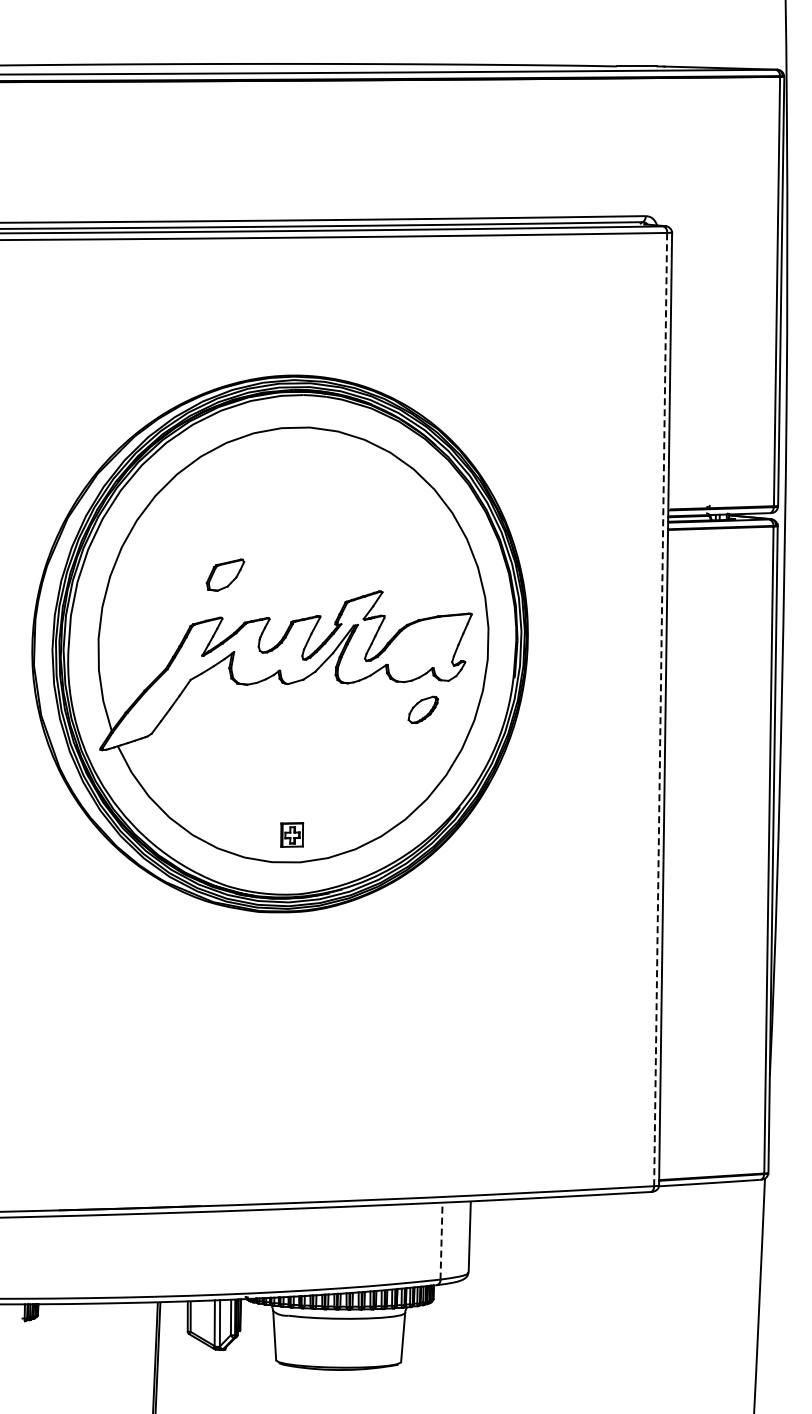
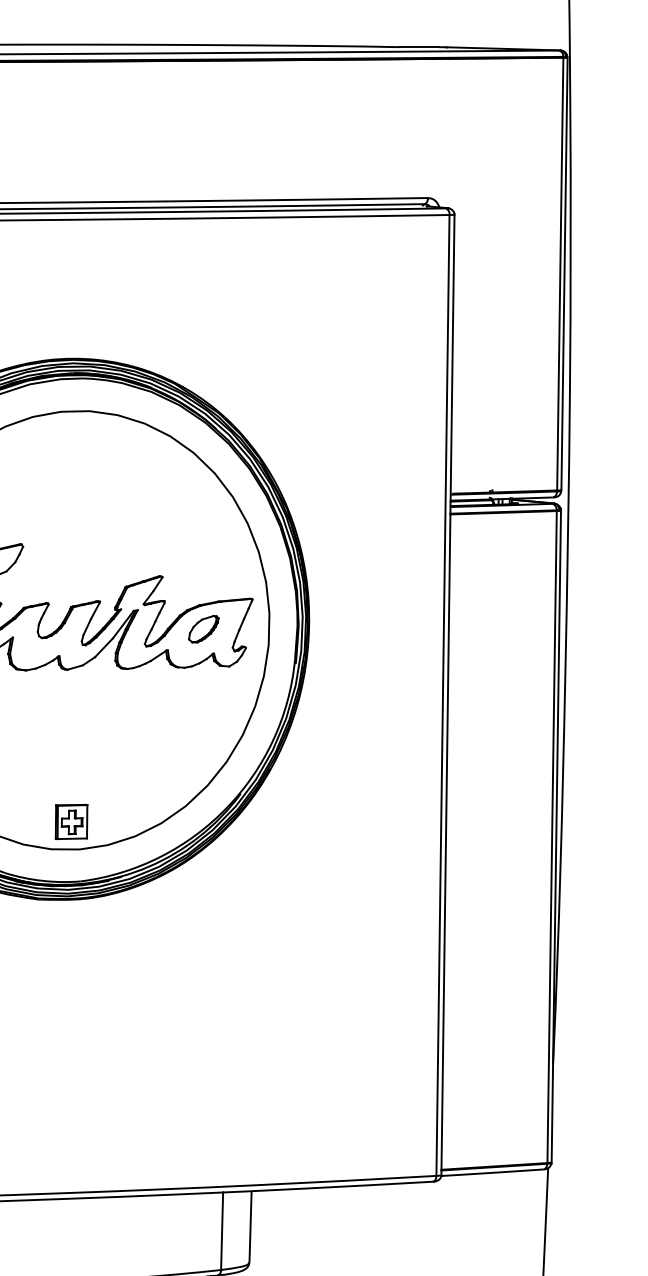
part: (422, 709) -> (202, 628), moved
line: (660, 709) -> (442, 695), dashed -> solid
part: (291, 834) -> (70, 821), size x1.43
line: (441, 1241) -> (222, 1231), dashed -> solid

